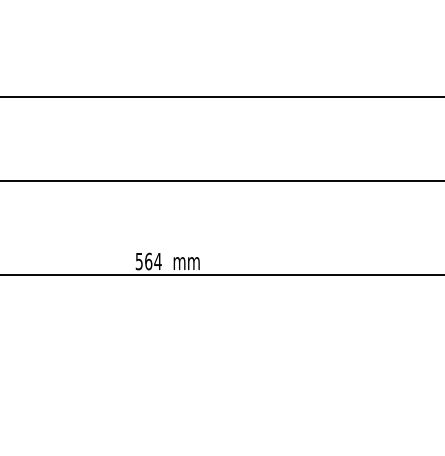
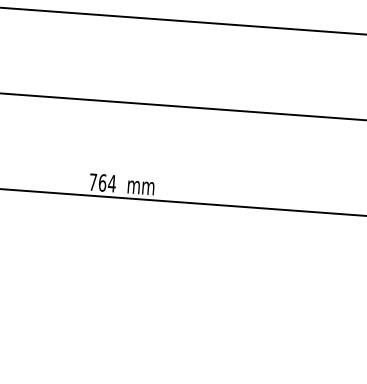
text: (138, 261) -> (92, 182), 564 -> 764

